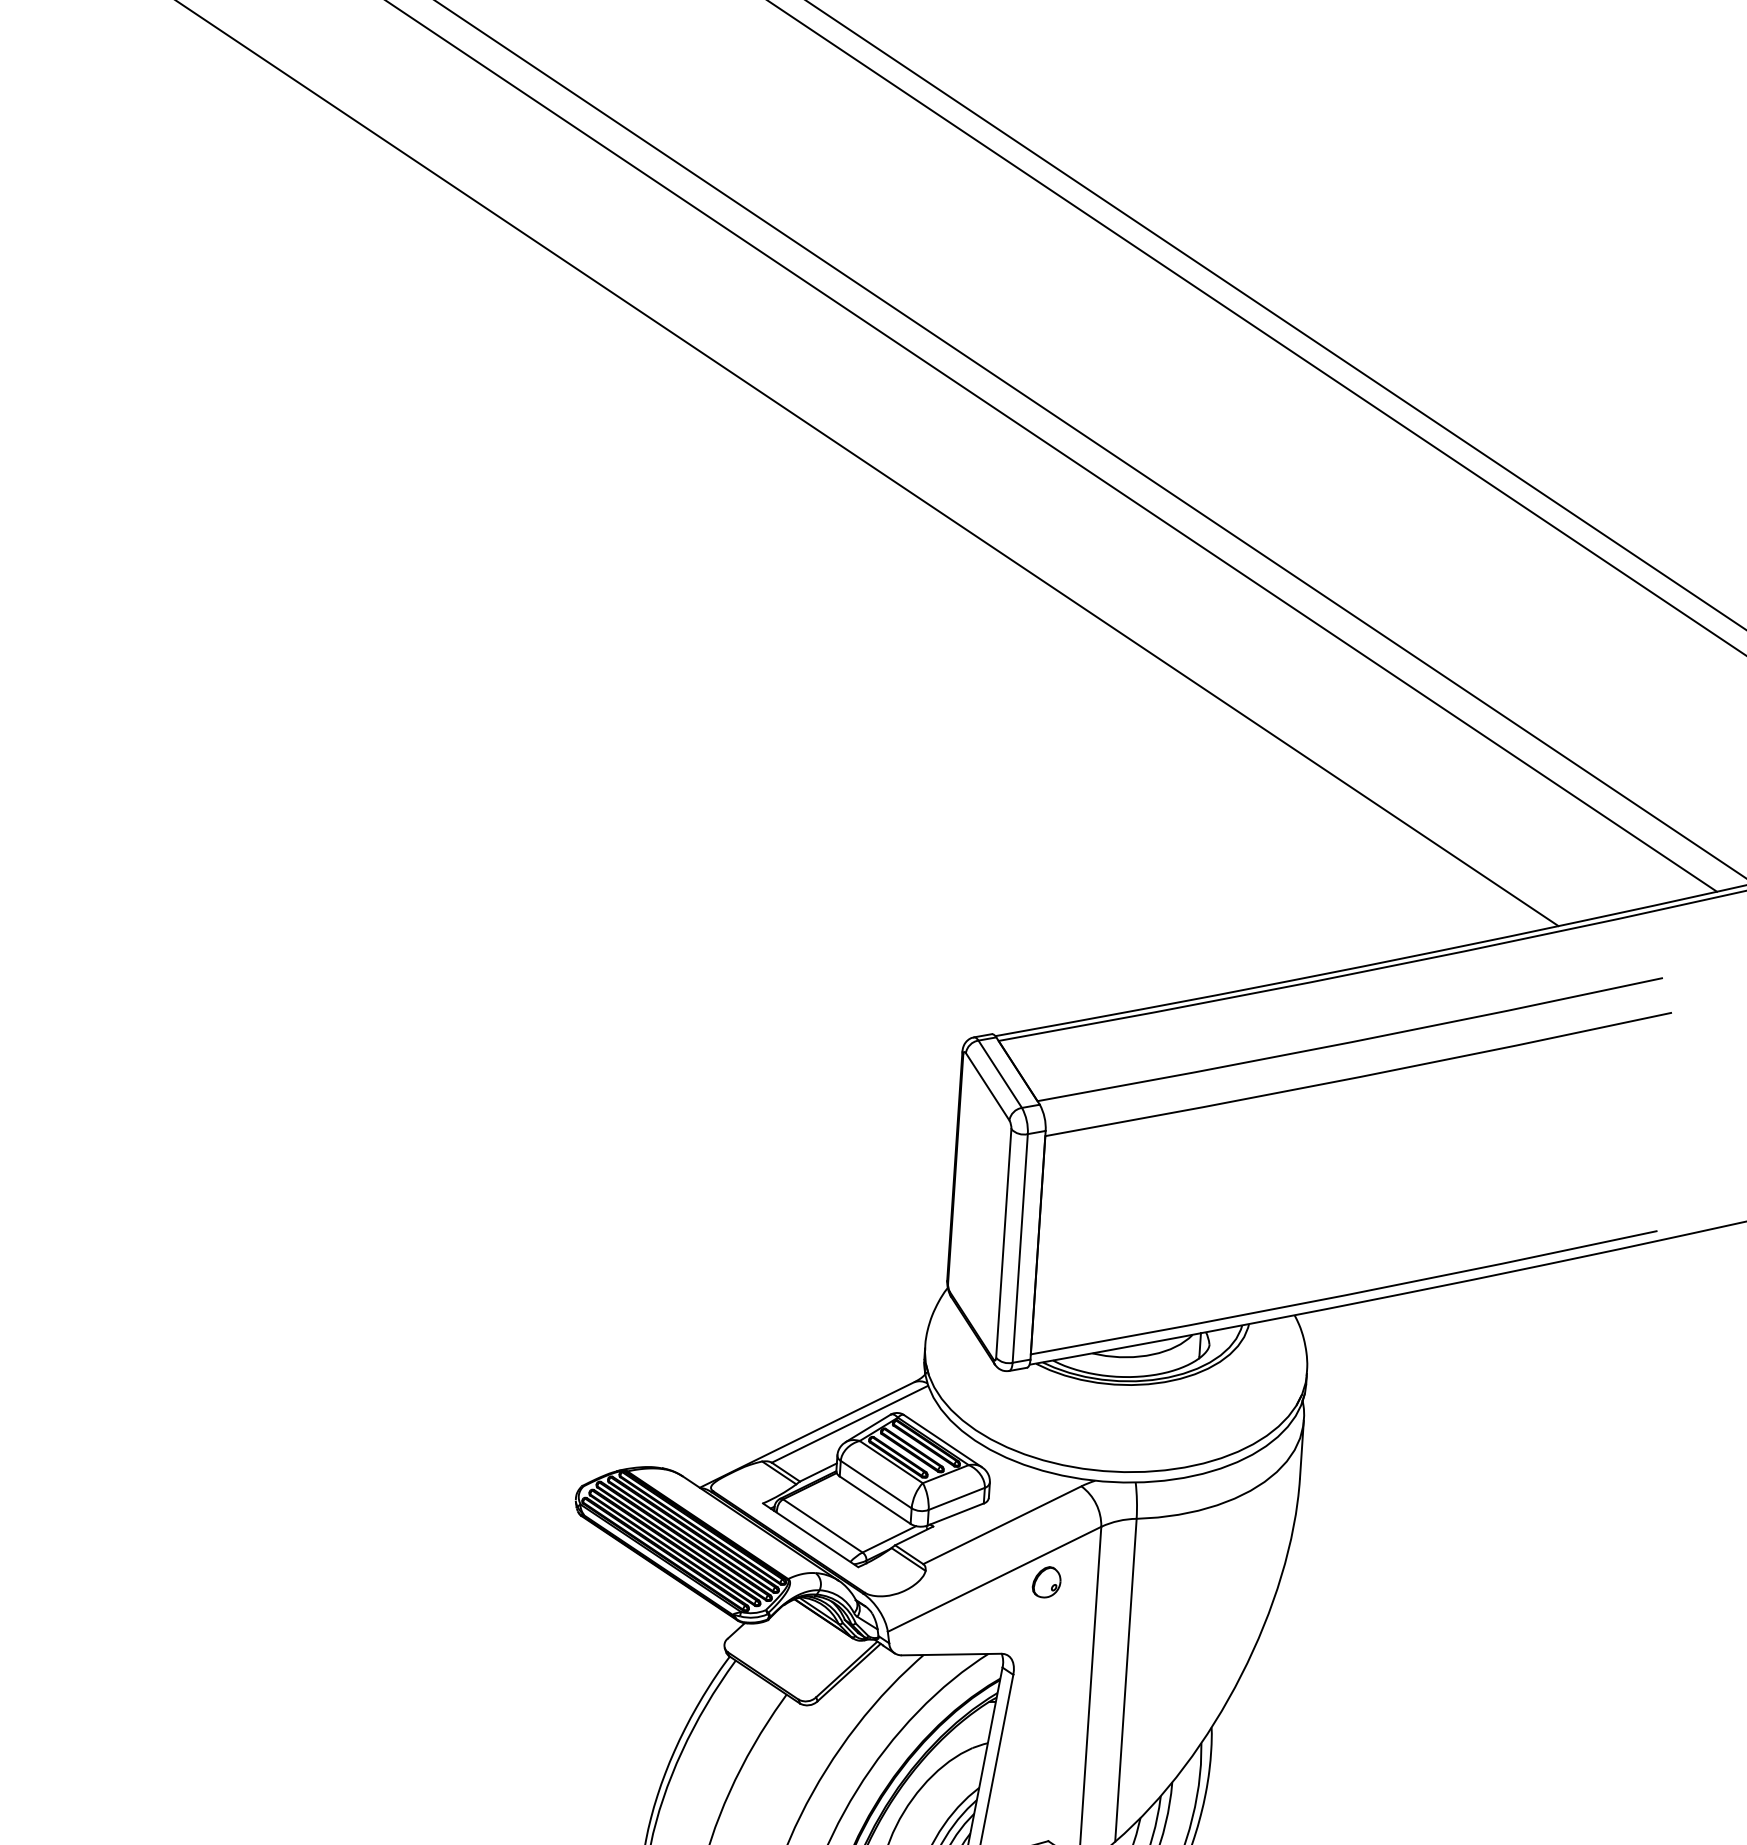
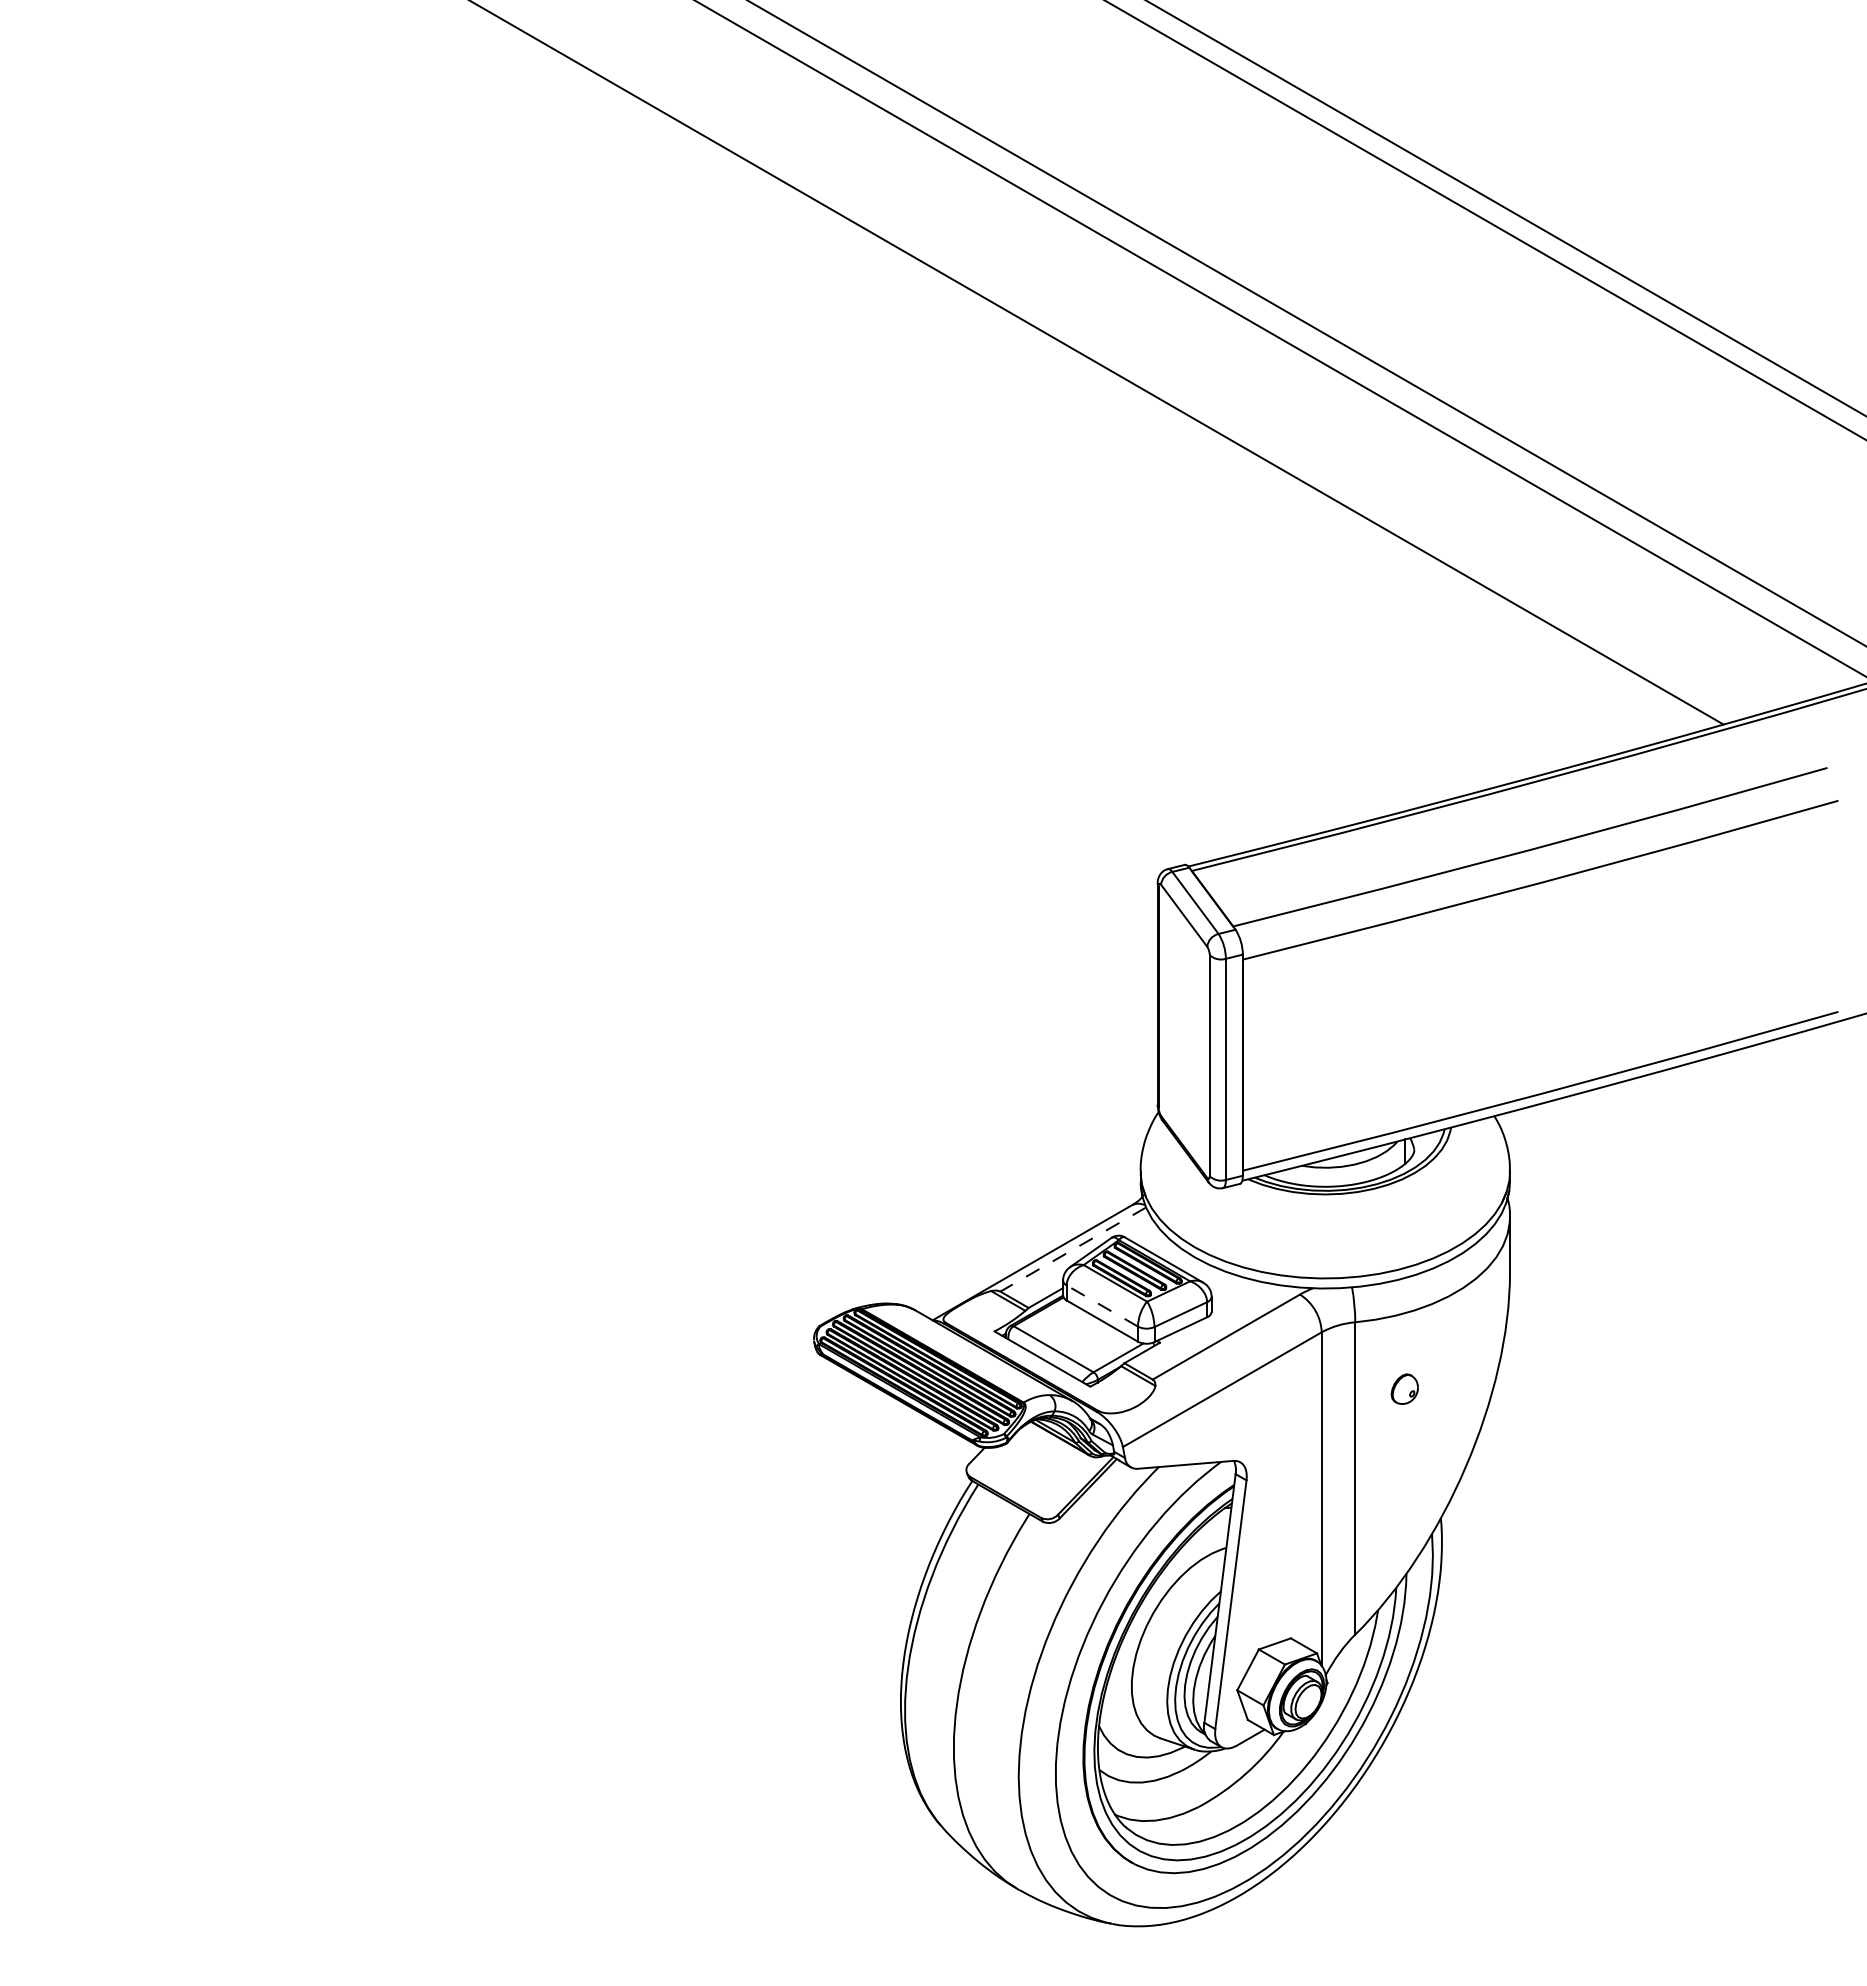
line: (849, 1424) -> (1072, 1249), solid -> dashed
line: (875, 1484) -> (1101, 1305), solid -> dashed
part: (1046, 1581) -> (1404, 1388), moved

